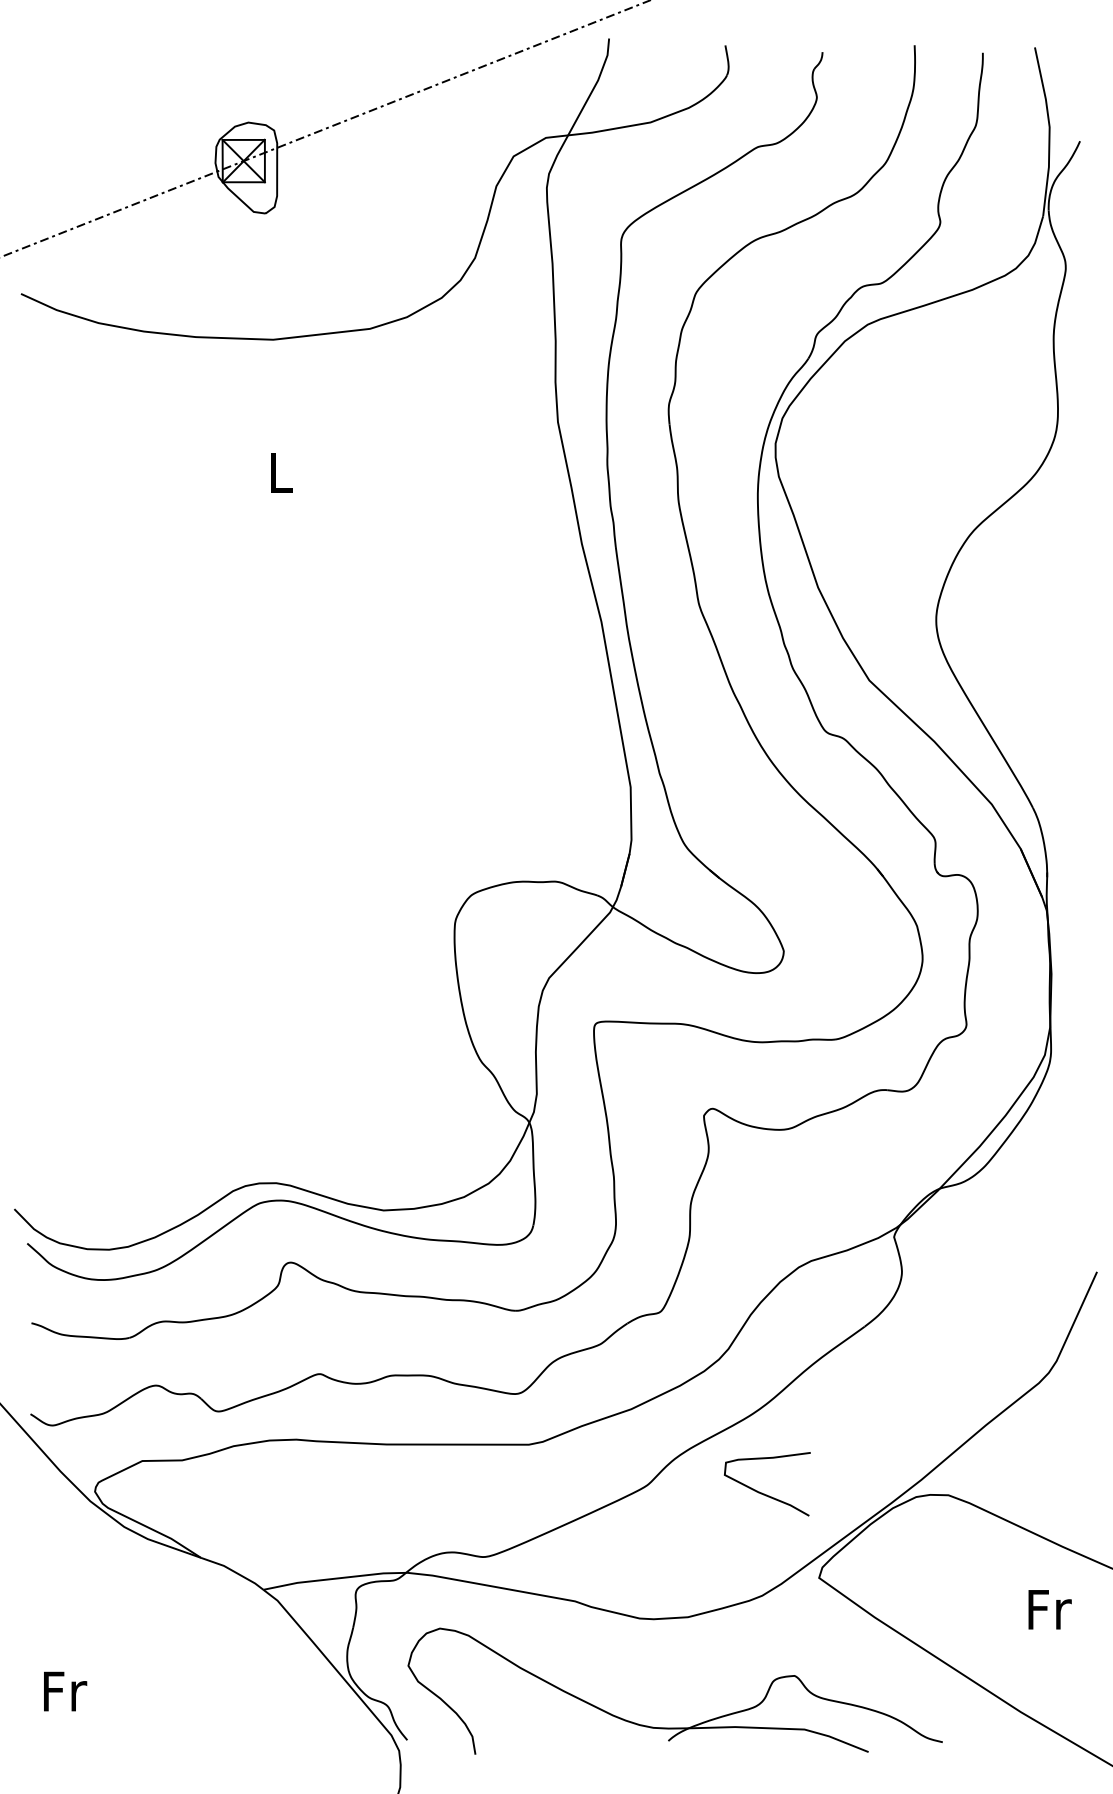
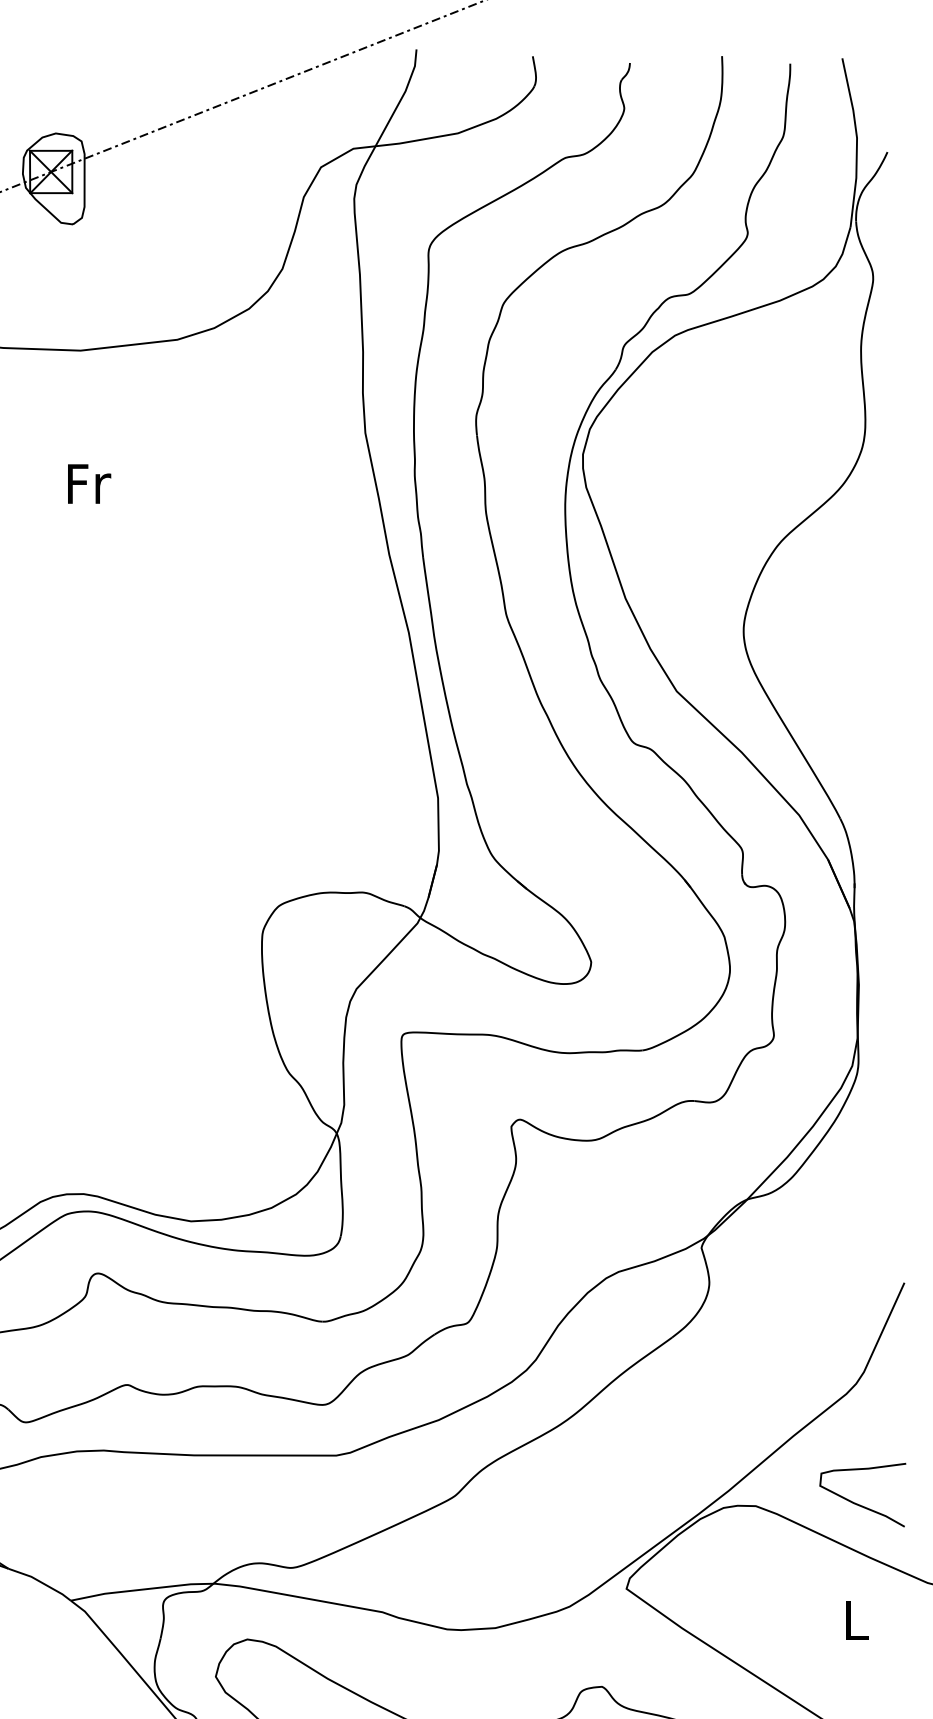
text: (281, 472) -> (88, 483), L -> Fr
curve: (762, 1492) -> (857, 1503), moved
text: (1049, 1609) -> (856, 1620), Fr -> L

